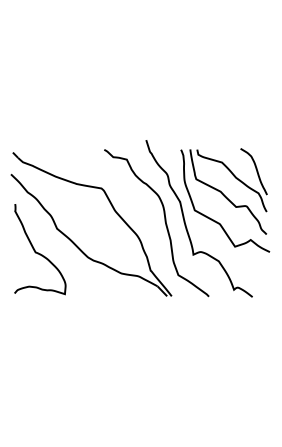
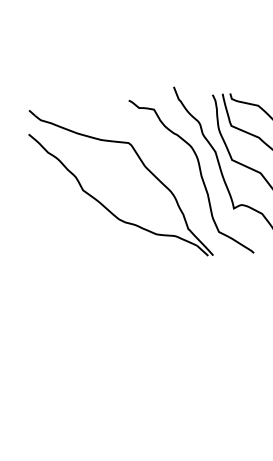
curve: (38, 252) -> (64, 217), removed

